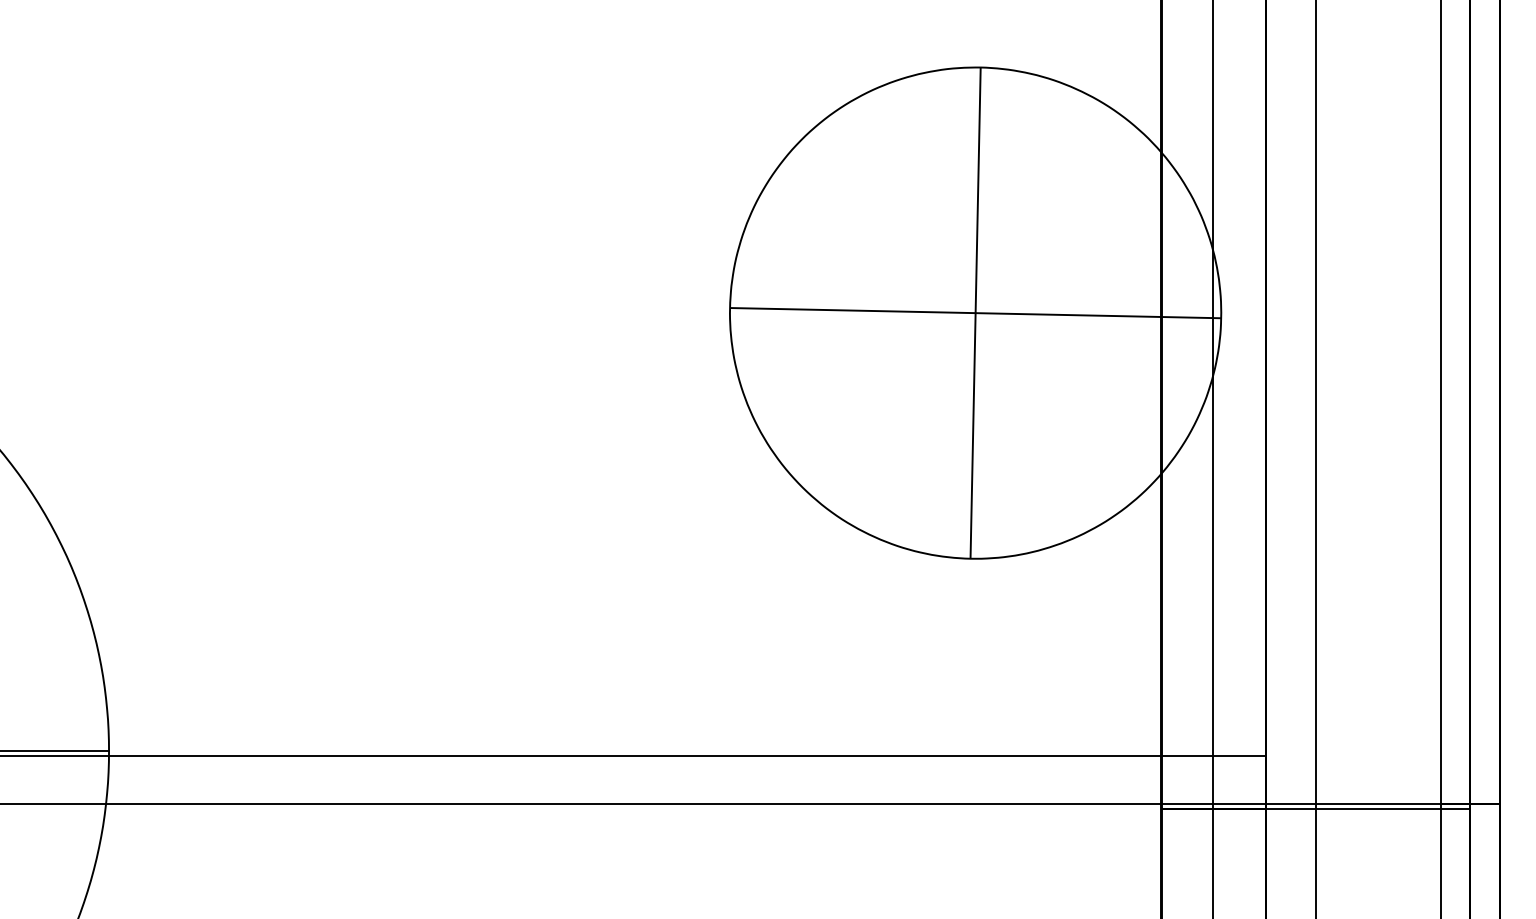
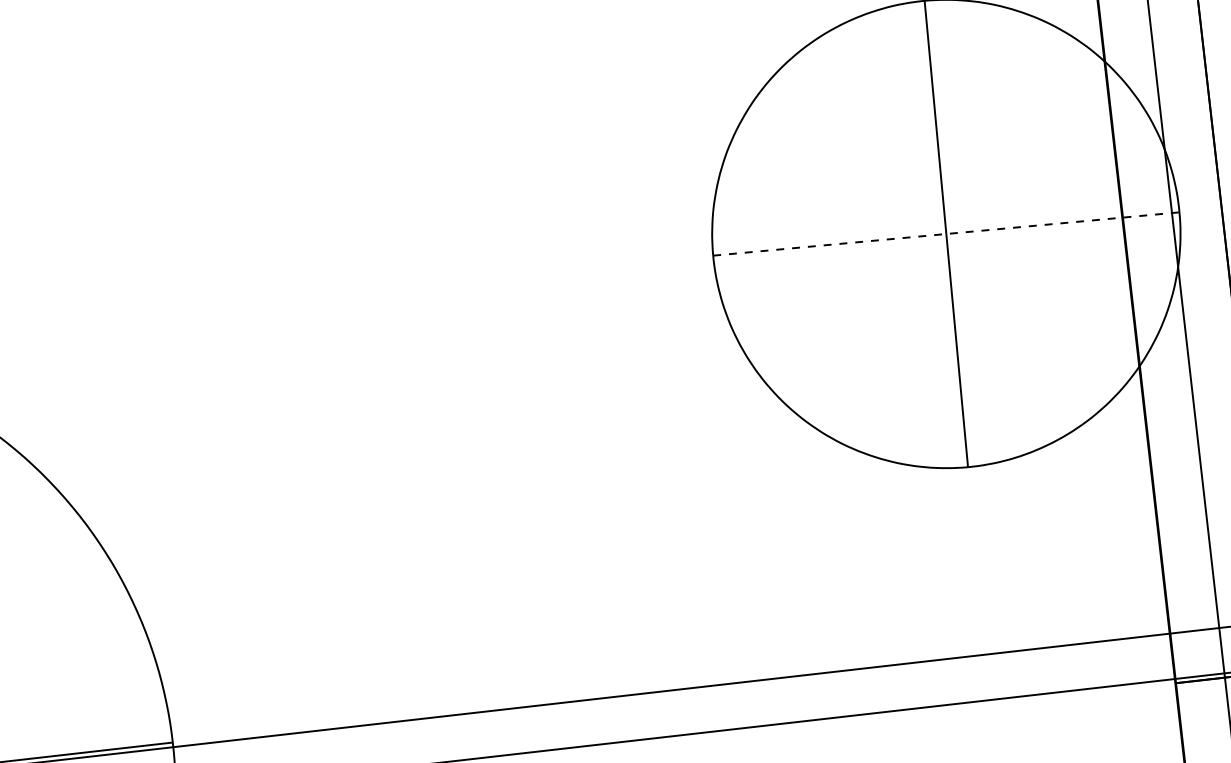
line: (975, 313) -> (946, 234), solid -> dashed

